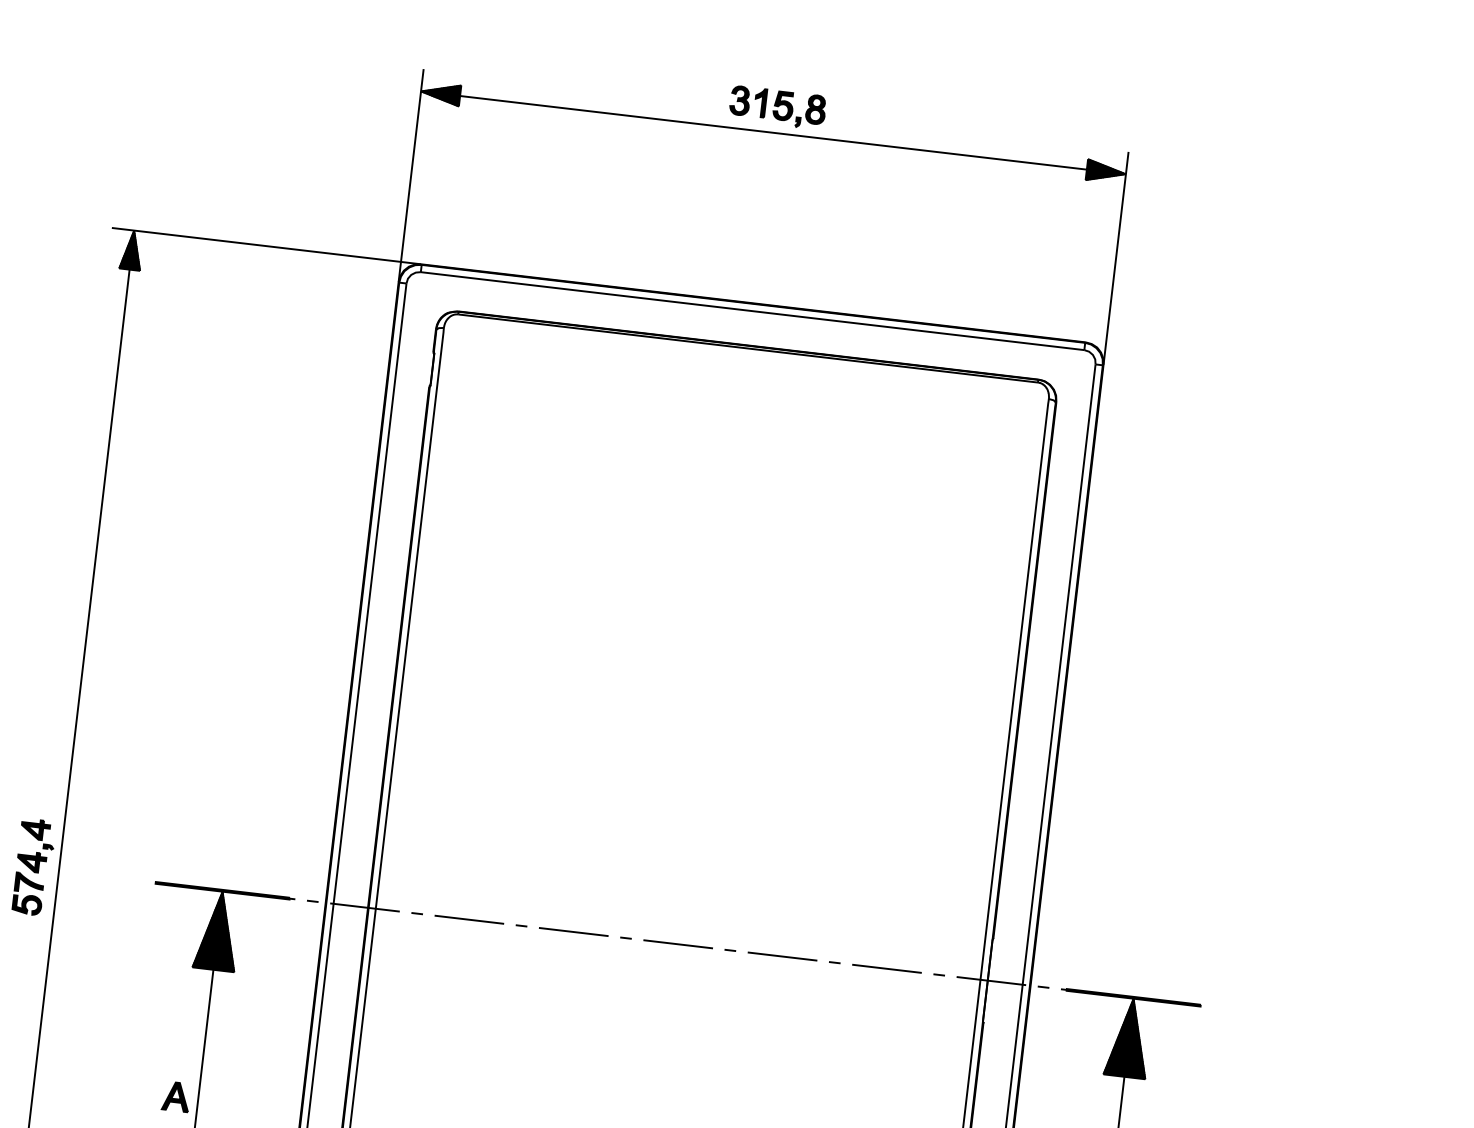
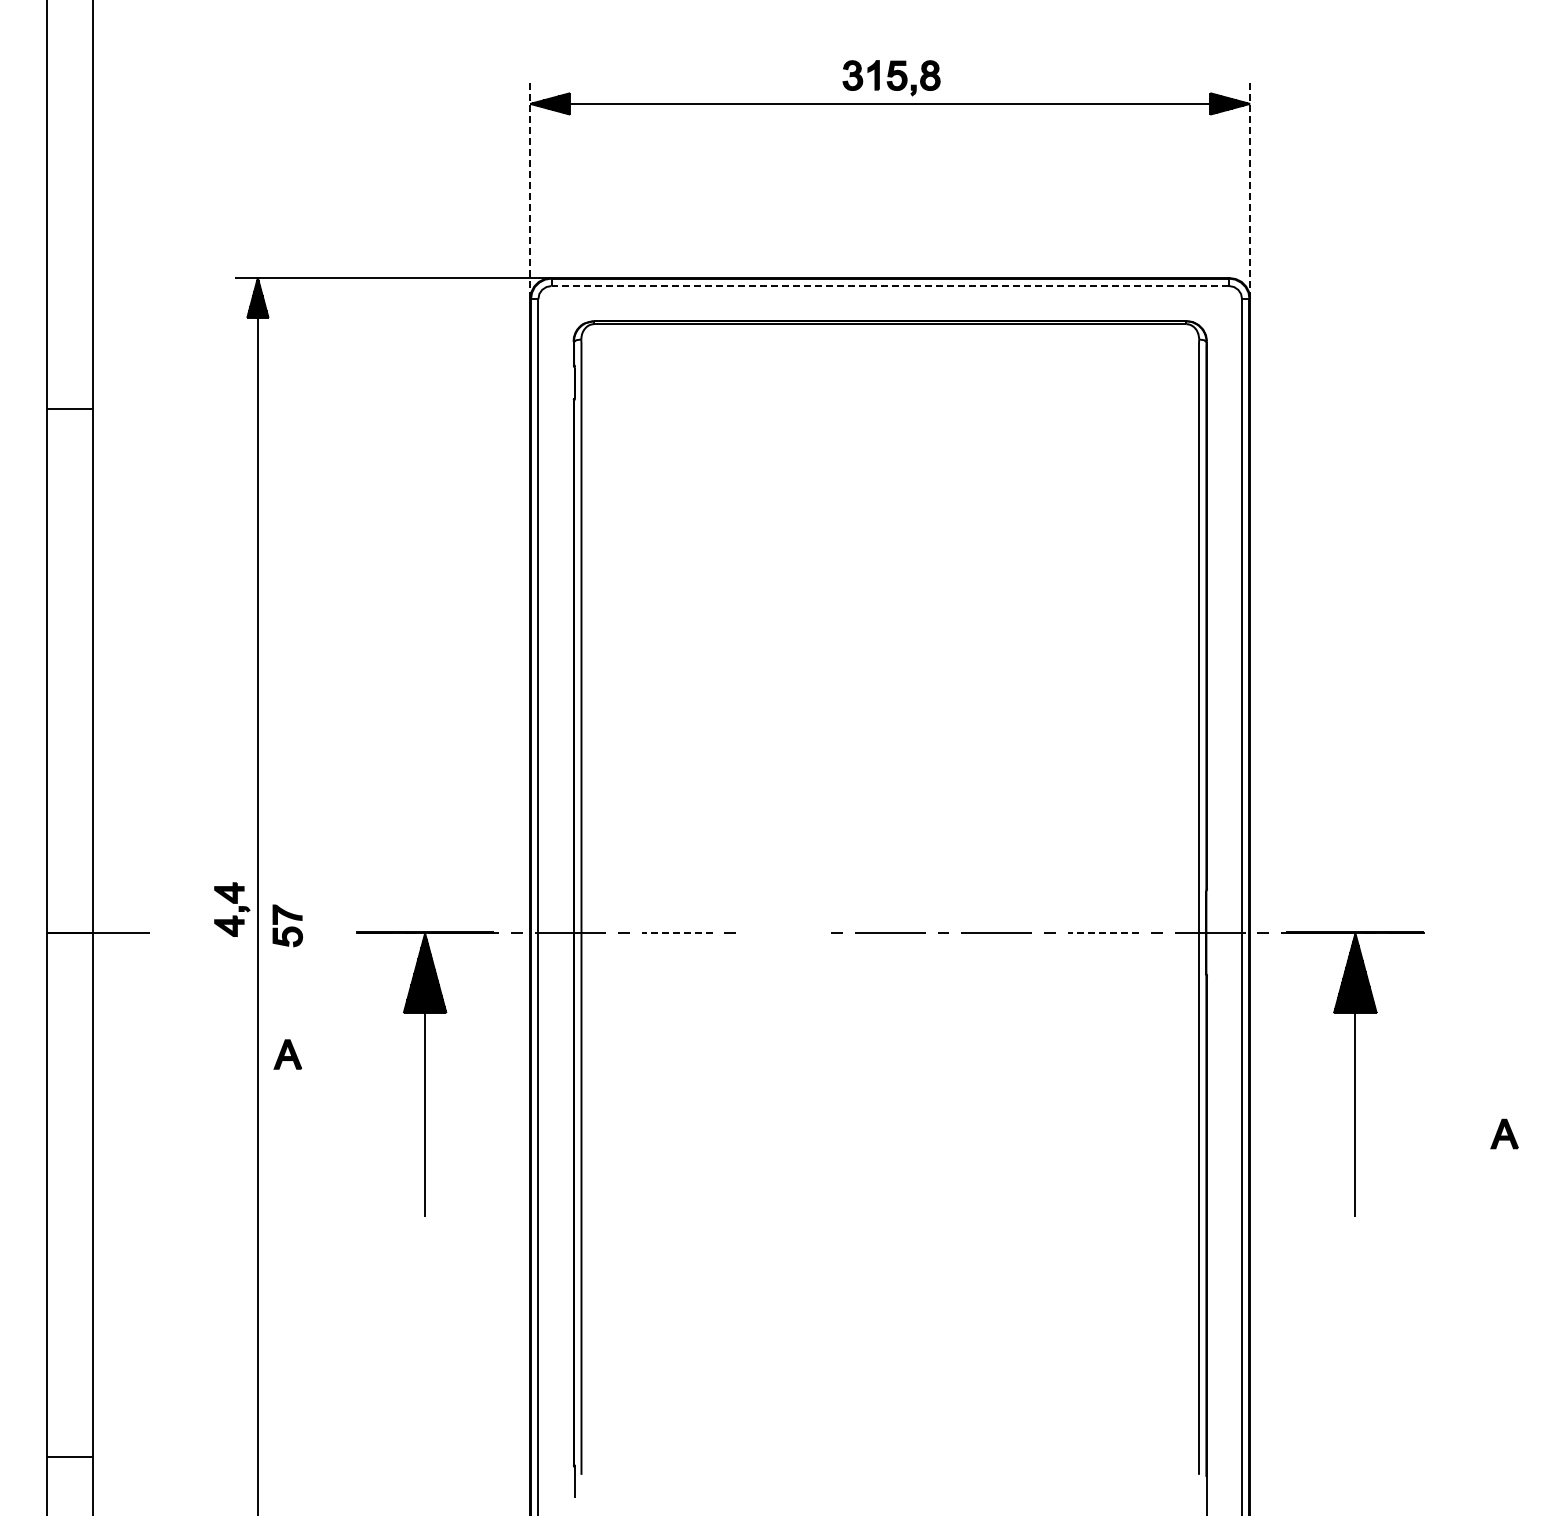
line: (411, 175) -> (530, 189), solid -> dashed
line: (1116, 258) -> (1250, 189), solid -> dashed
line: (752, 311) -> (890, 286), solid -> dashed
part: (28, 893) -> (287, 925), moved
line: (468, 919) -> (676, 932), solid -> dashed
line: (573, 931) -> (783, 932), removed
line: (887, 968) -> (1103, 932), solid -> dashed
part: (176, 1096) -> (287, 1054), moved

